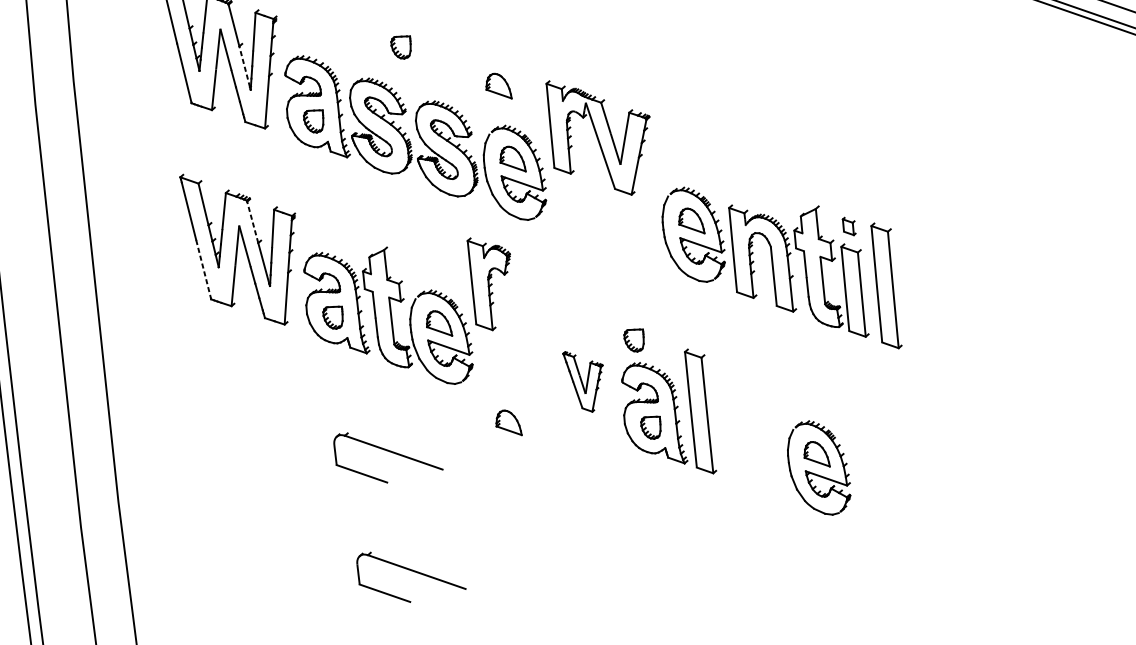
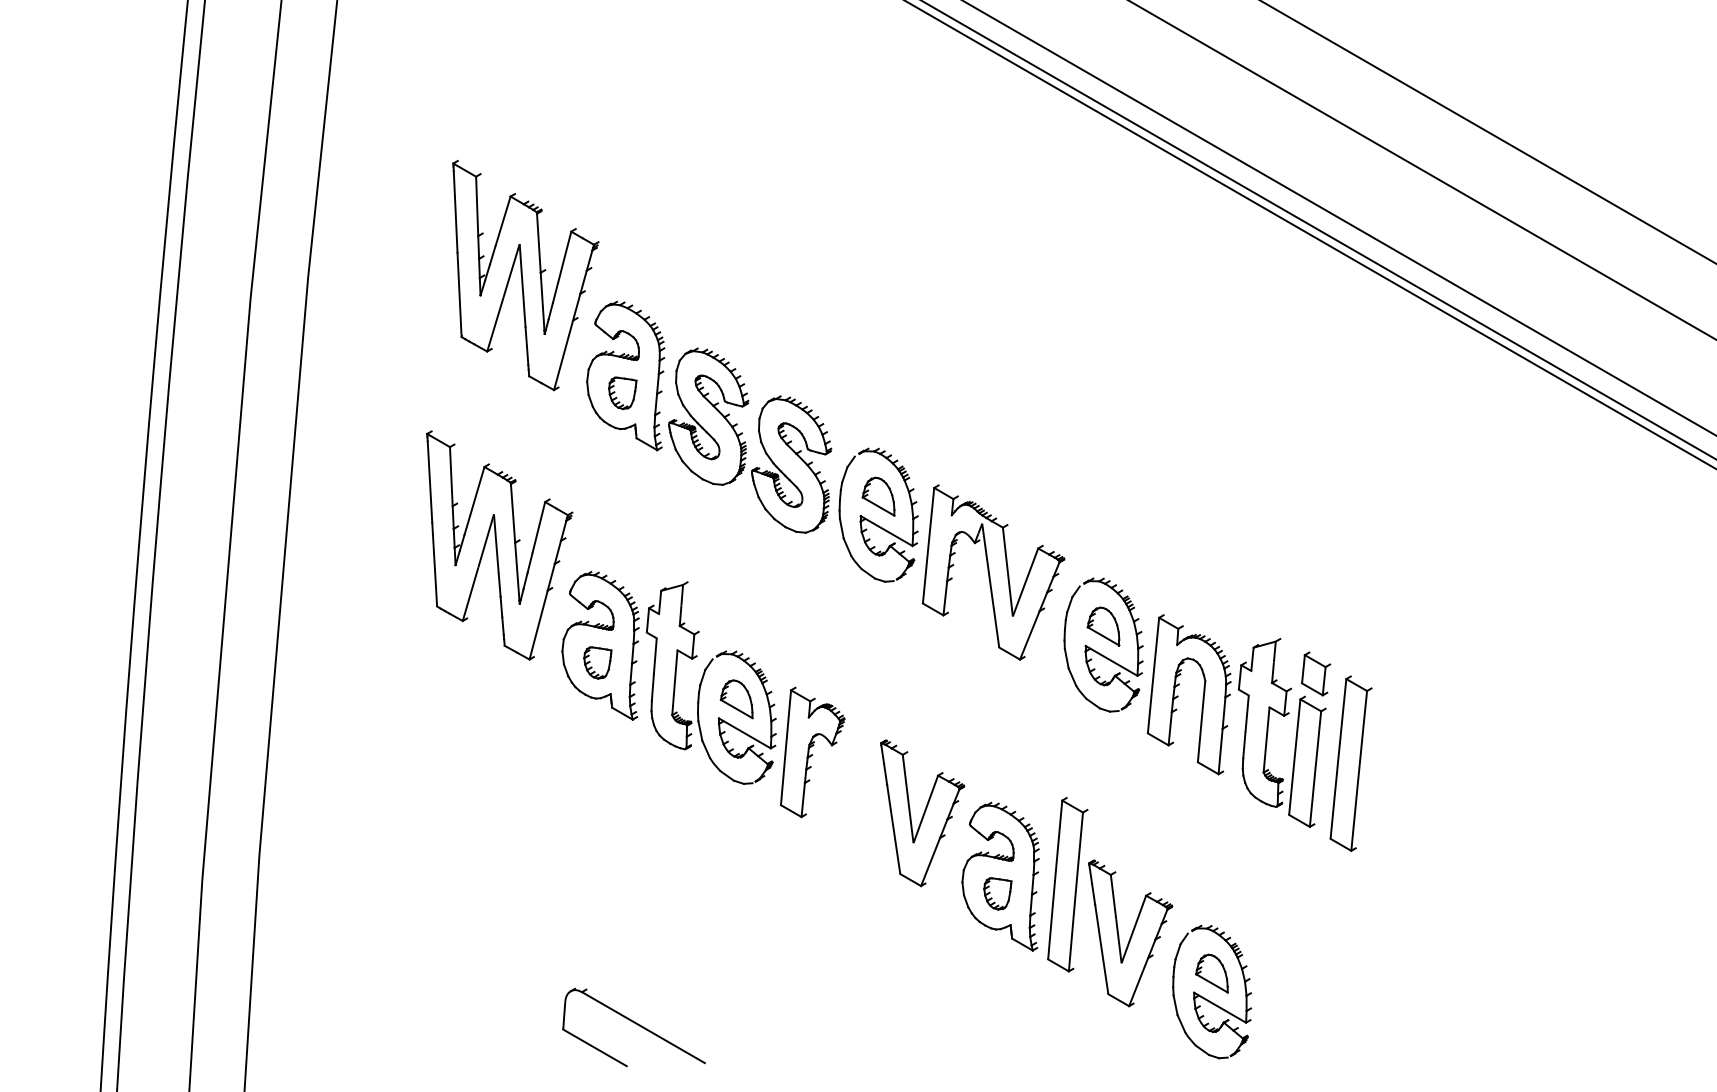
part: (401, 47) -> (759, 316), removed
line: (244, 66) -> (542, 301), dashed -> solid
part: (497, 86) -> (878, 394), removed
part: (600, 136) -> (993, 572), moved
line: (253, 222) -> (513, 513), dashed -> solid
part: (849, 226) -> (1316, 673), size x1.67
line: (203, 269) -> (434, 564), dashed -> solid
part: (491, 282) -> (812, 752), moved
part: (634, 340) -> (997, 771), removed
part: (586, 380) -> (922, 813), size x1.67
part: (507, 423) -> (804, 851), removed
part: (752, 437) -> (1130, 933), added
part: (386, 453) -> (633, 860), removed

